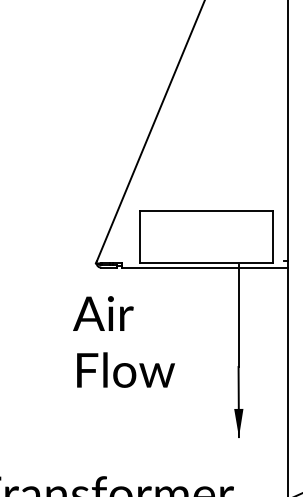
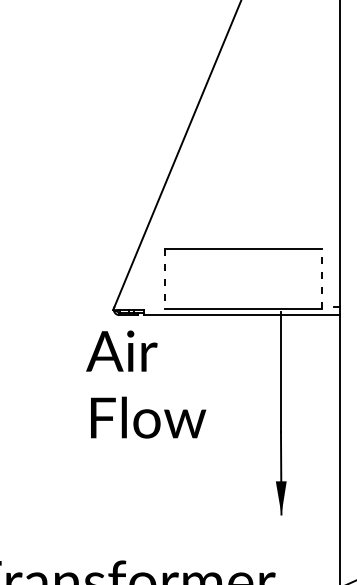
line: (272, 236) -> (321, 278), solid -> dashed
line: (140, 237) -> (165, 279), solid -> dashed
text: (124, 341) -> (146, 384), moved

